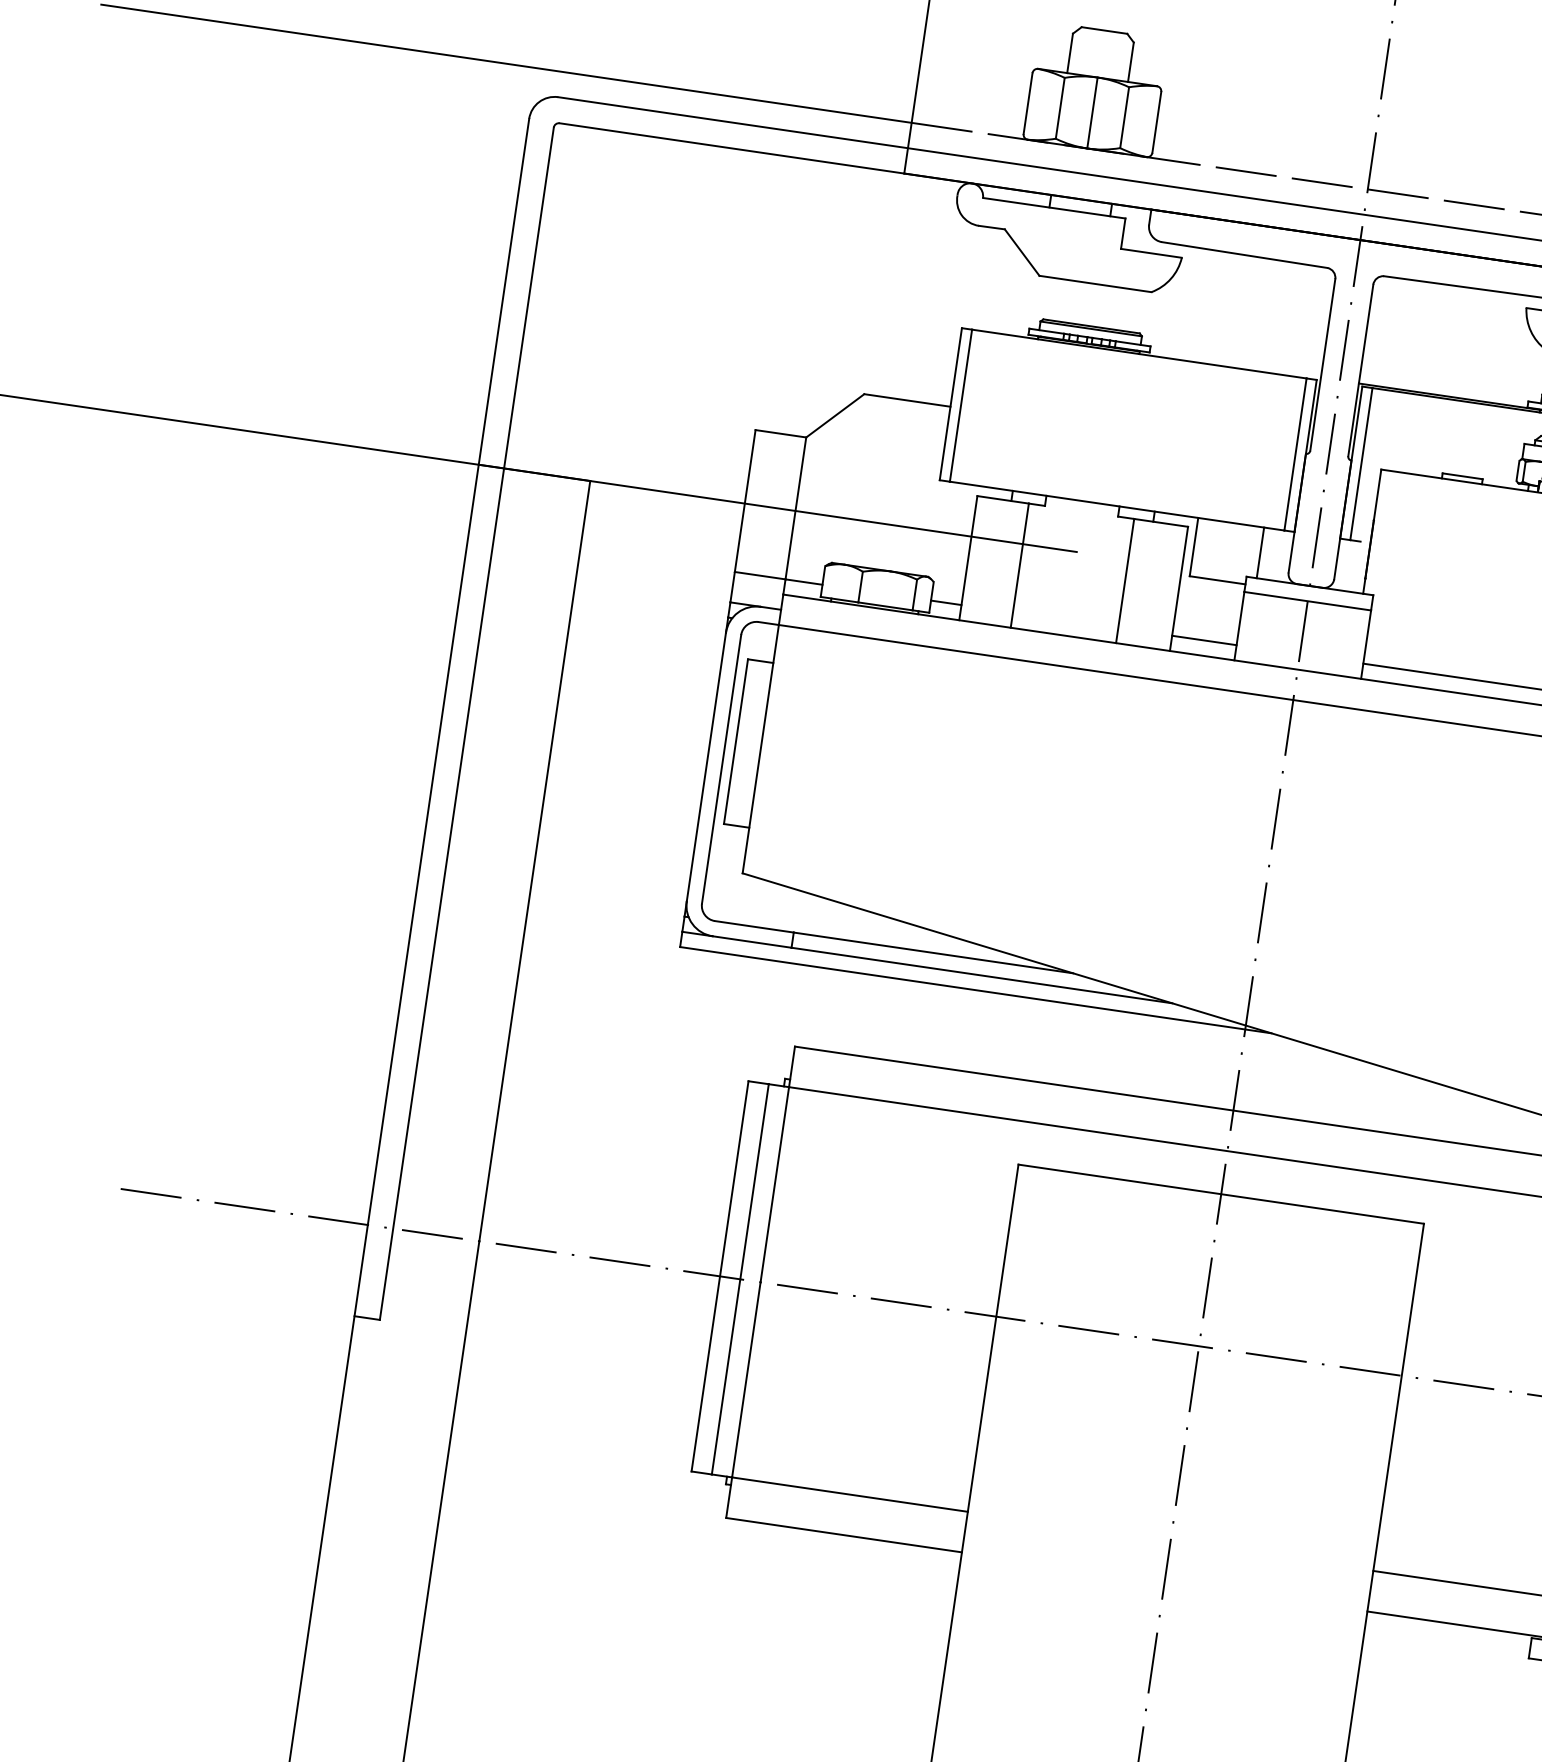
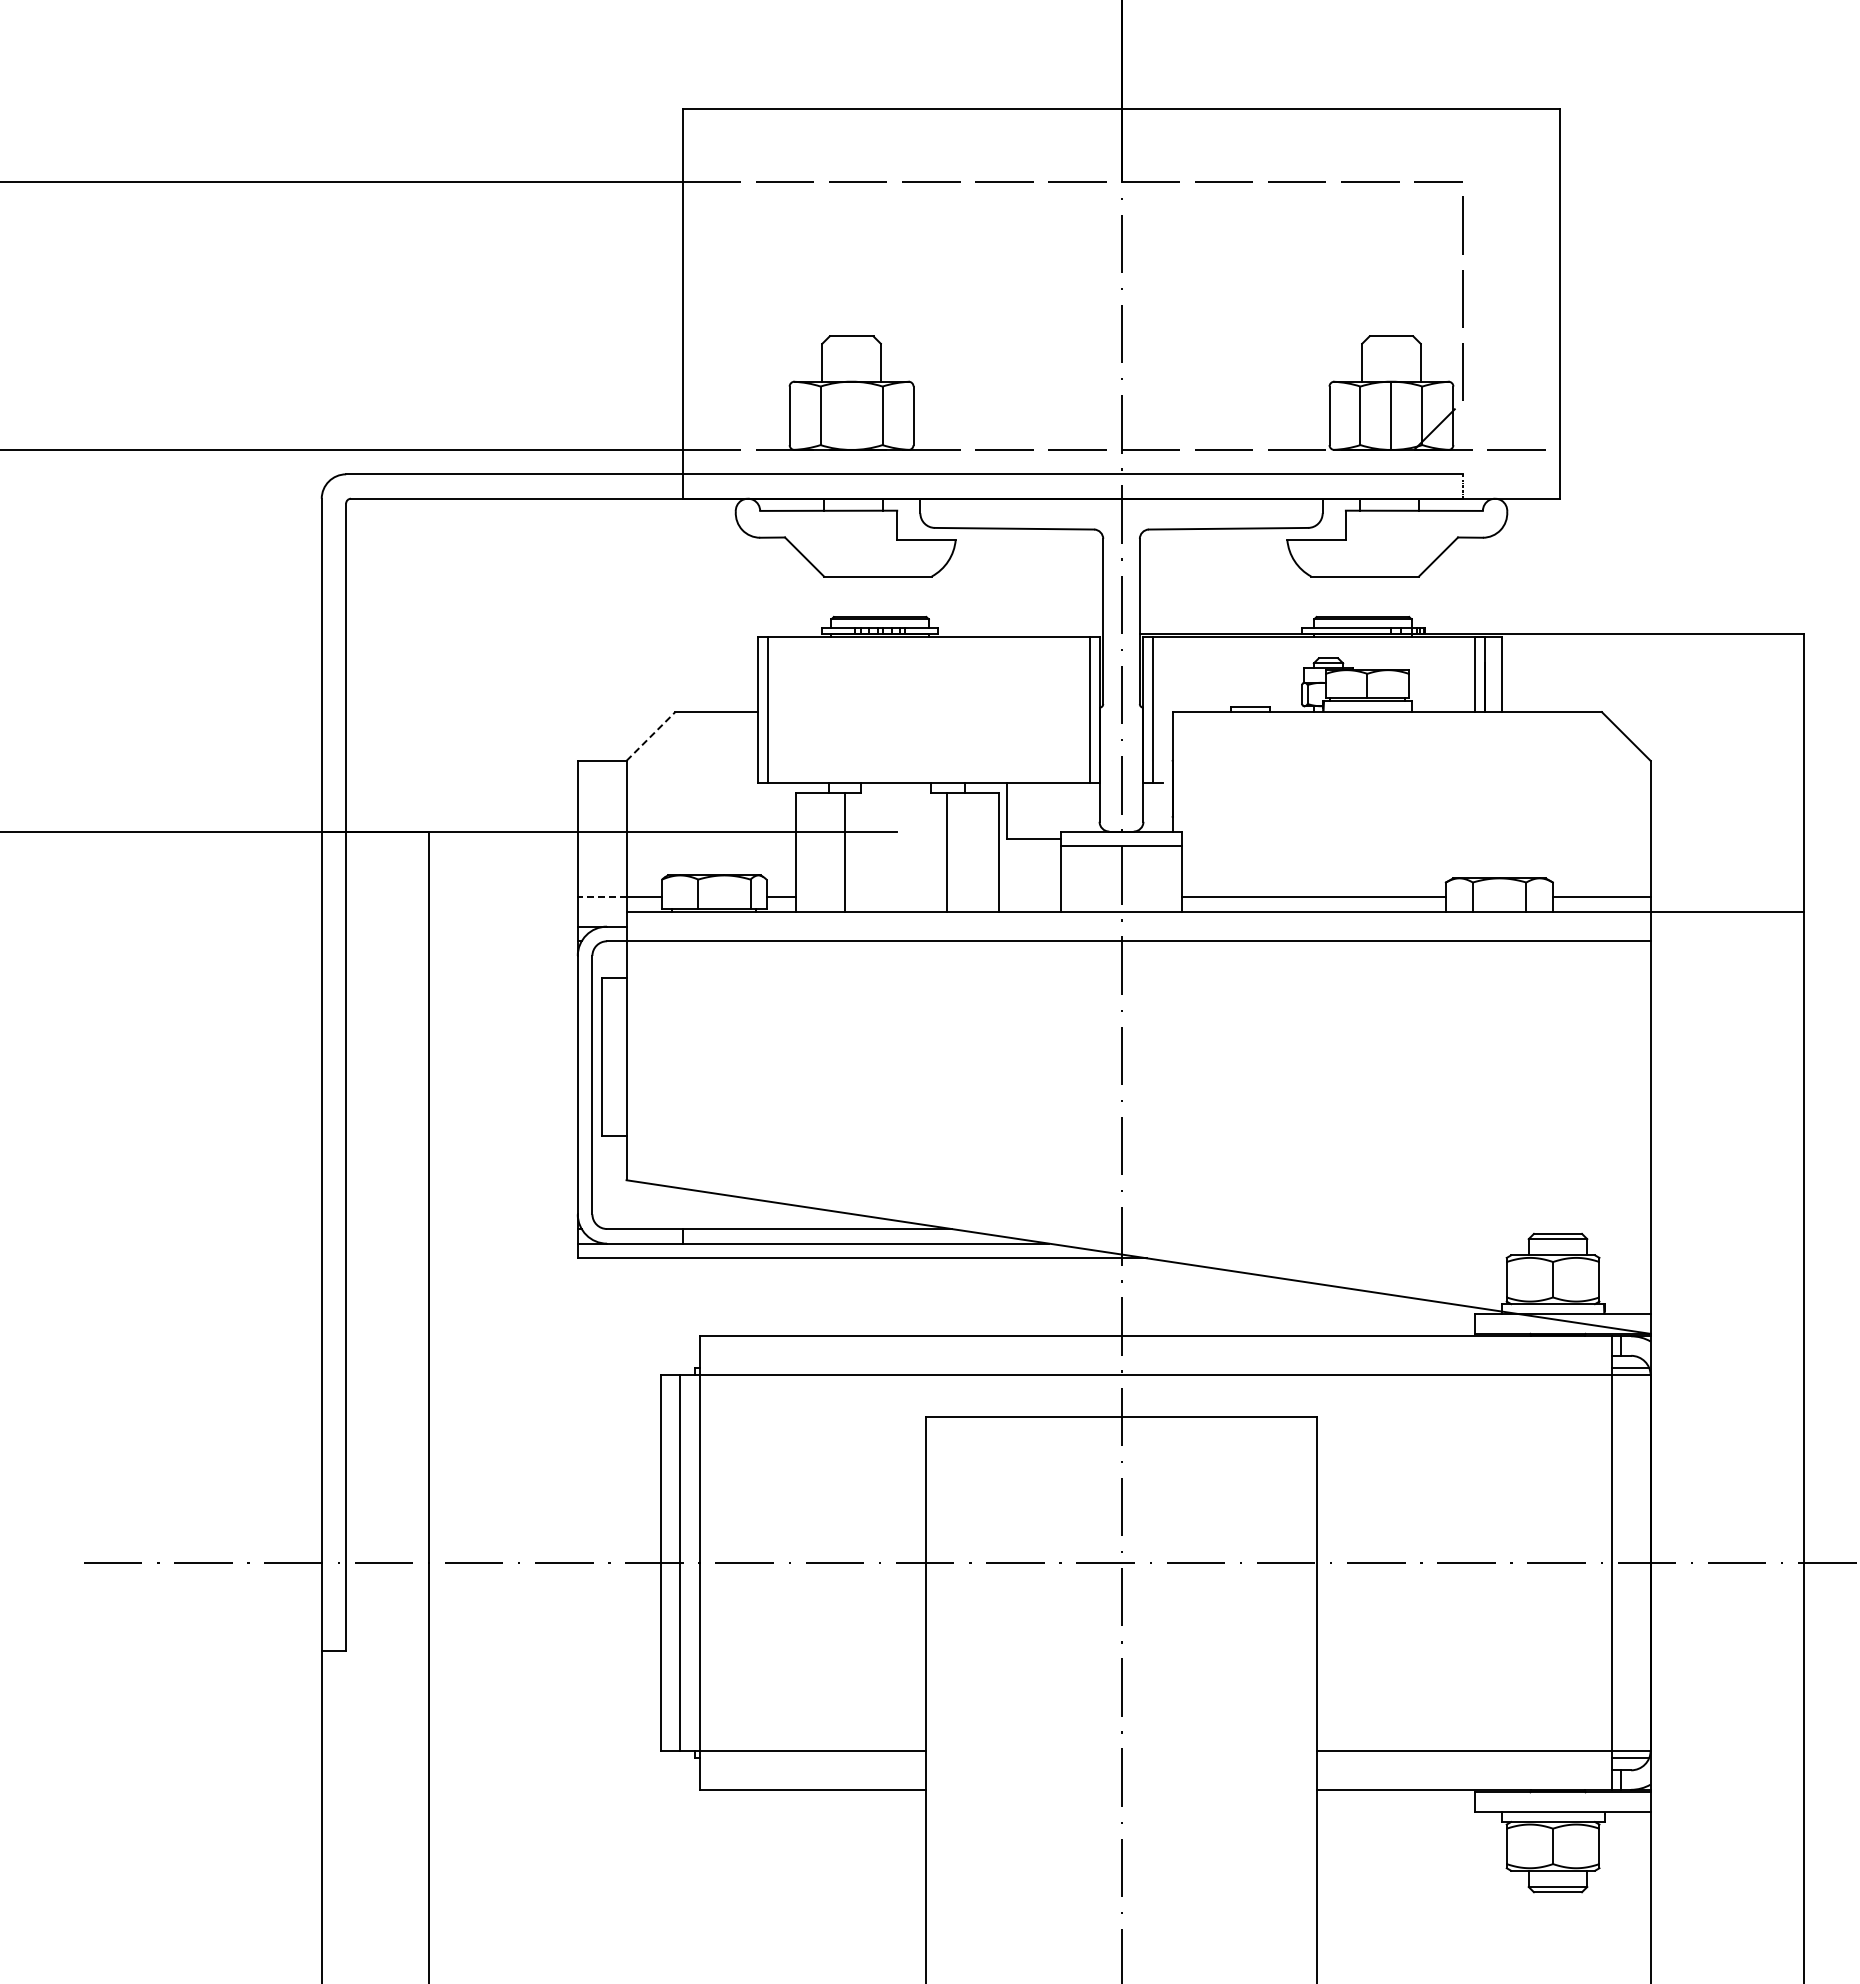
line: (1092, 112) -> (851, 415), removed
line: (835, 415) -> (651, 736), solid -> dashed
line: (1260, 552) -> (1070, 806), removed
line: (759, 575) -> (601, 897), solid -> dashed
line: (1204, 640) -> (1029, 897), removed

